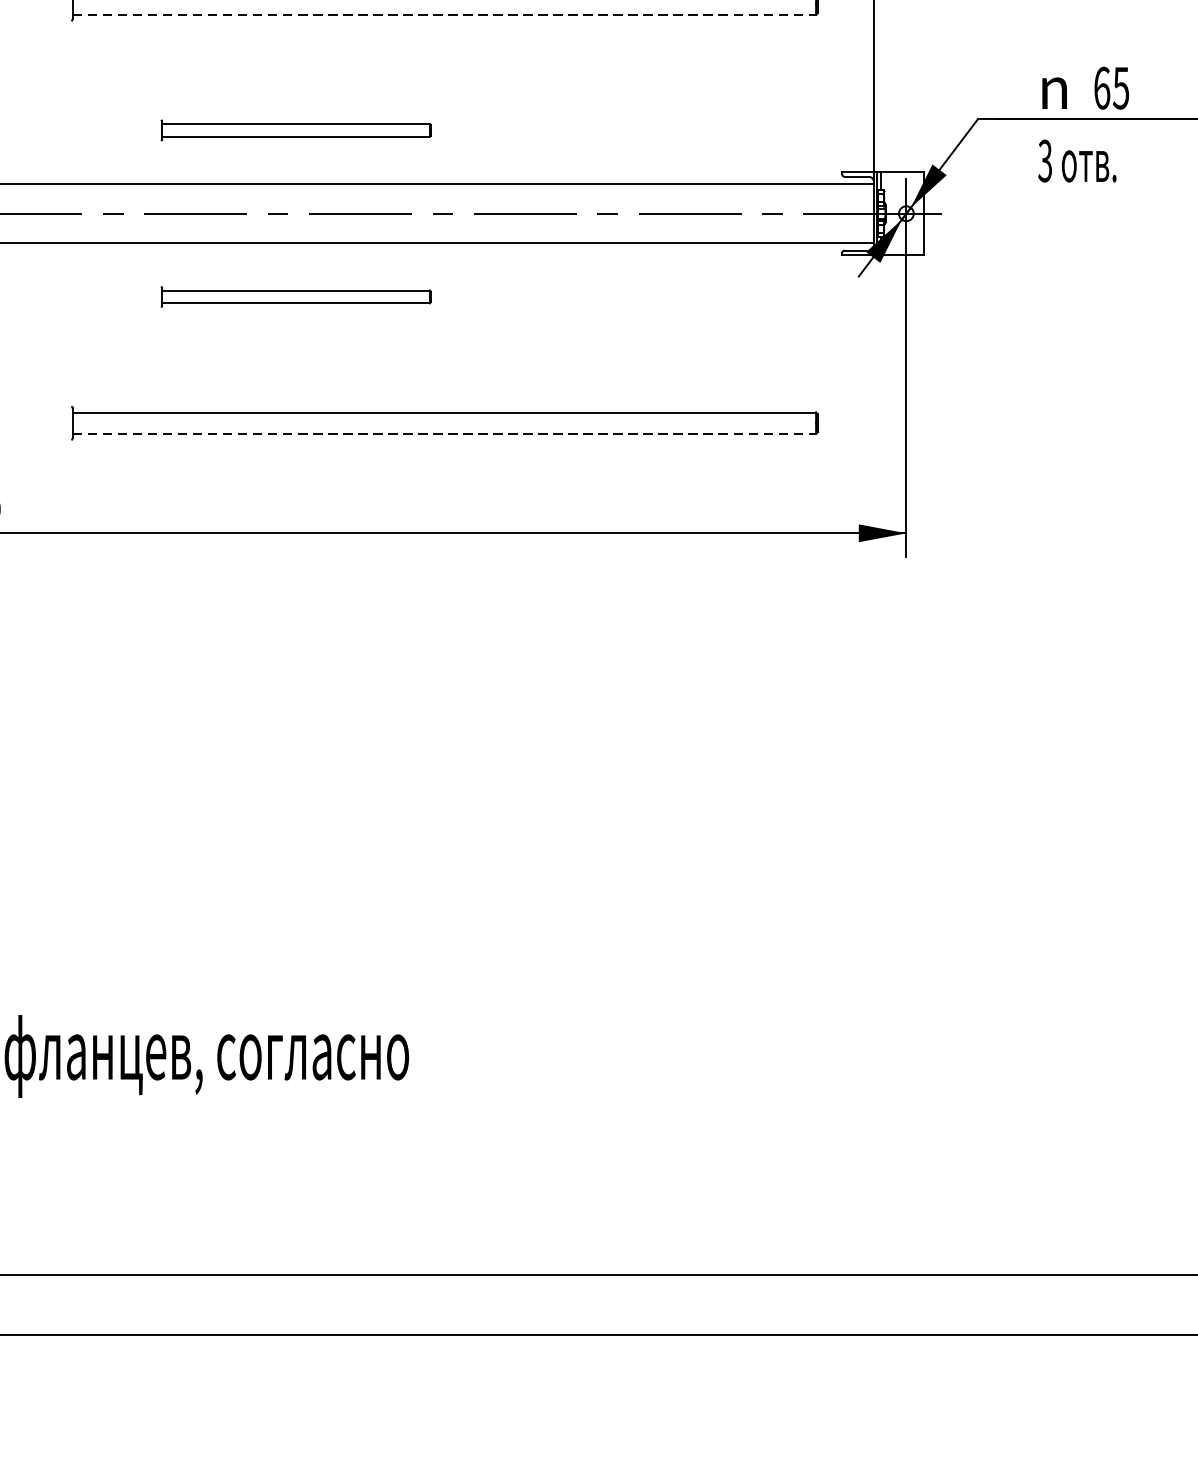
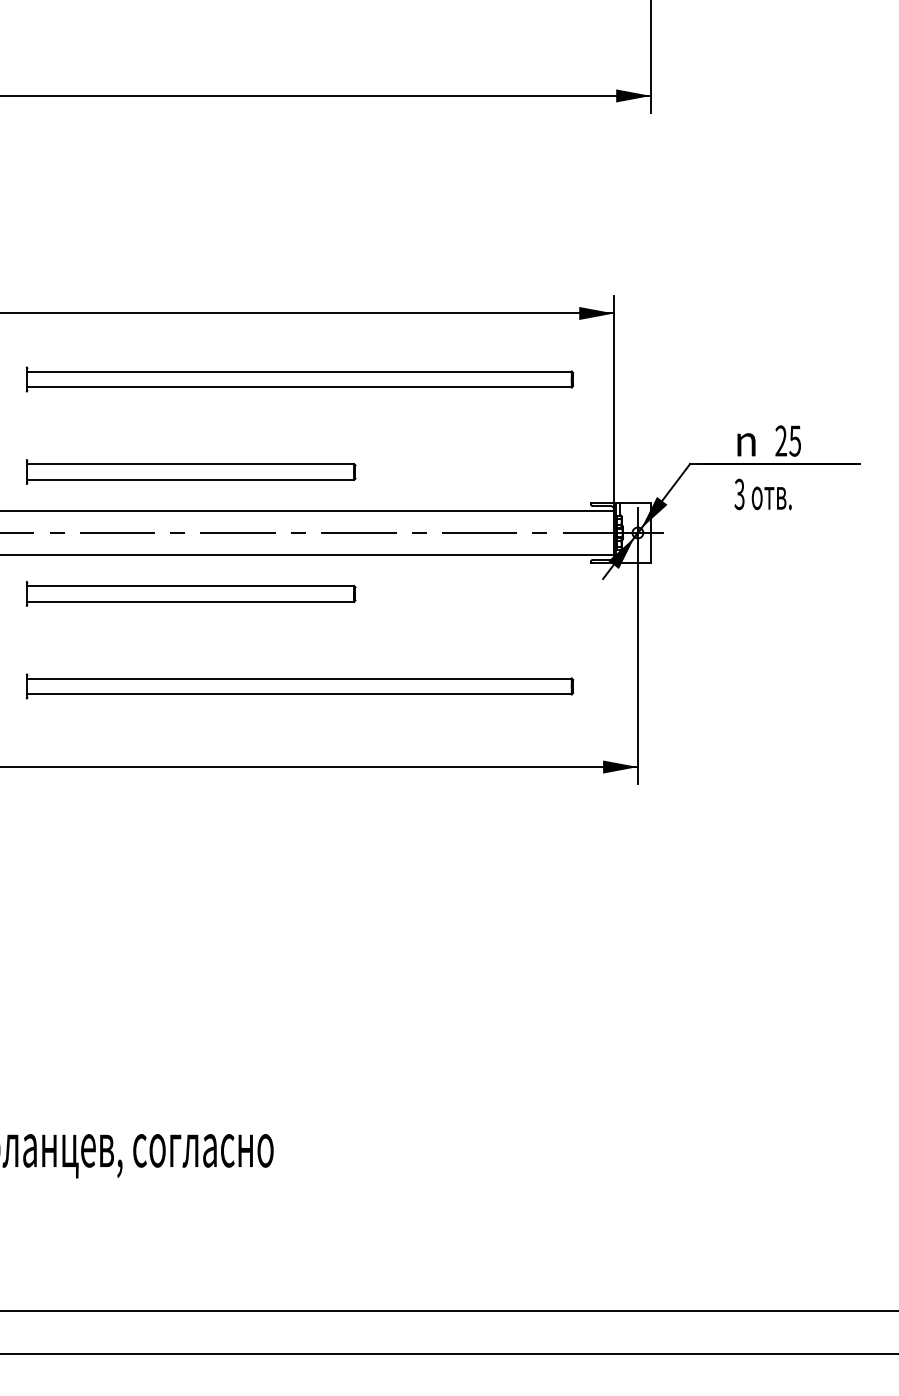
line: (445, 15) -> (300, 387), dashed -> solid
text: (1102, 87) -> (781, 440), 65 -> 25
part: (295, 129) -> (190, 471), size x1.67
part: (295, 296) -> (190, 593), size x1.67
line: (445, 434) -> (300, 694), dashed -> solid

